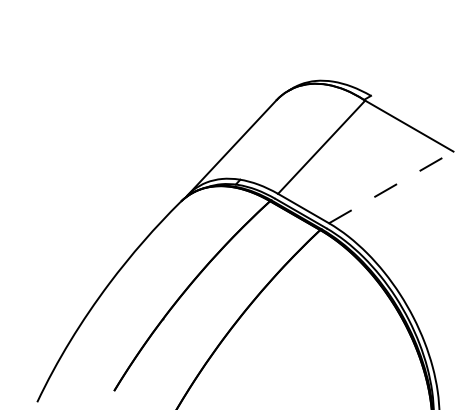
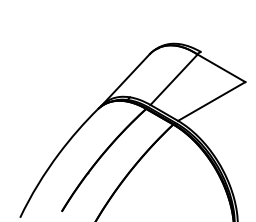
line: (390, 187) -> (211, 101), dashed -> solid

